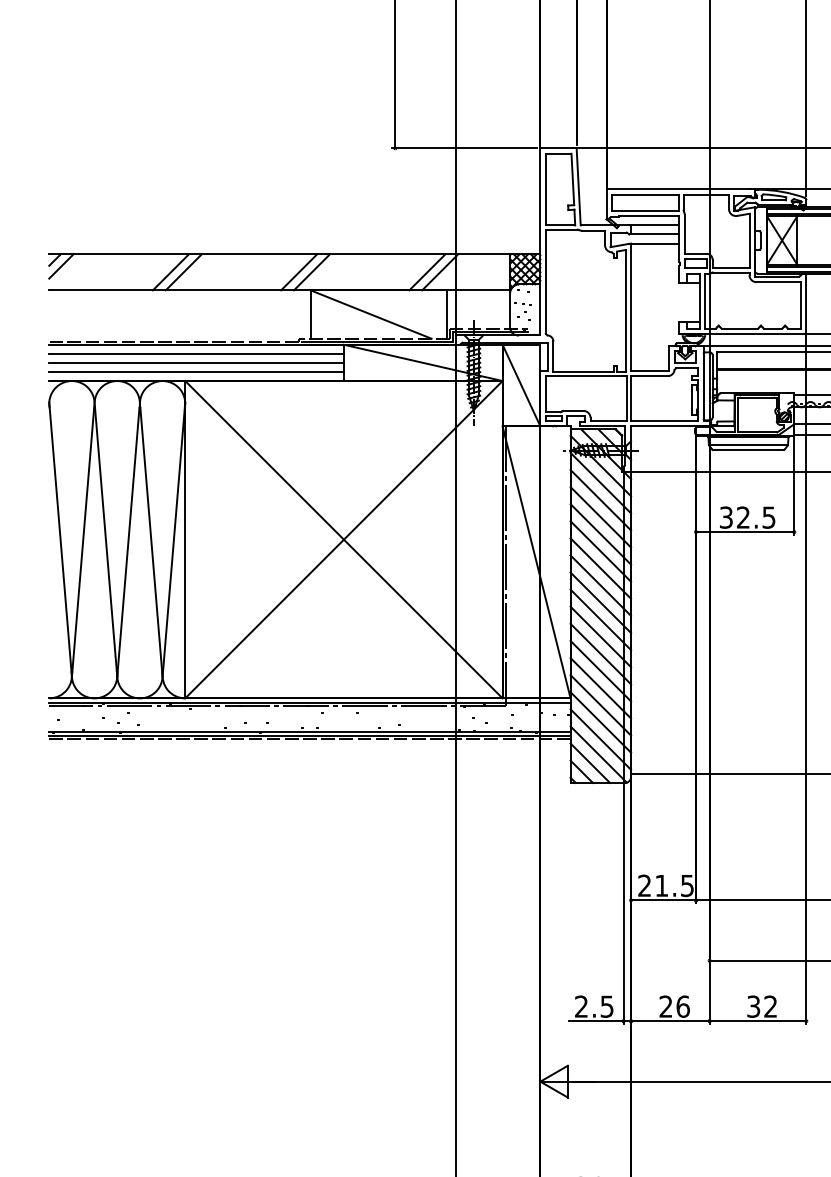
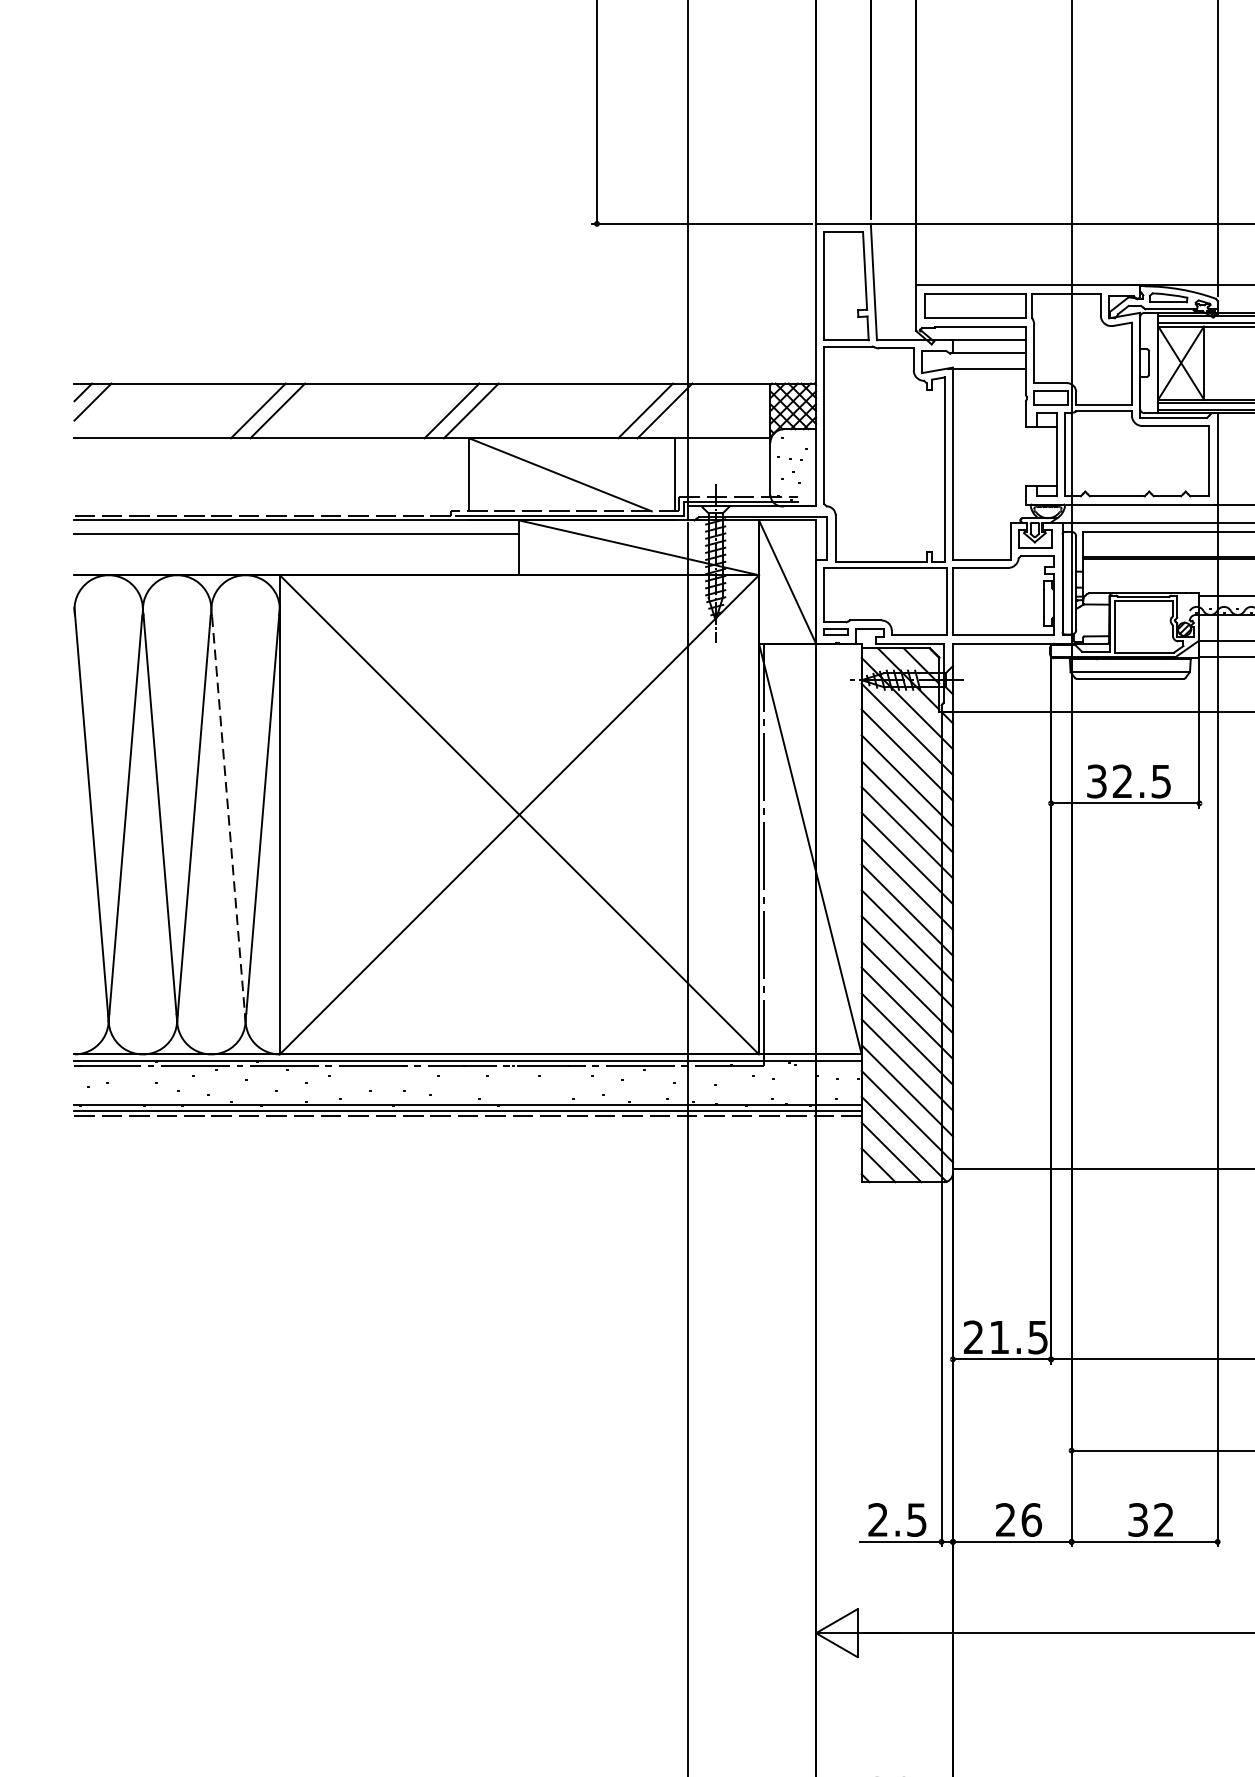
line: (196, 362) -> (296, 547), removed
line: (196, 371) -> (296, 560), removed
line: (151, 542) -> (228, 819), solid -> dashed

